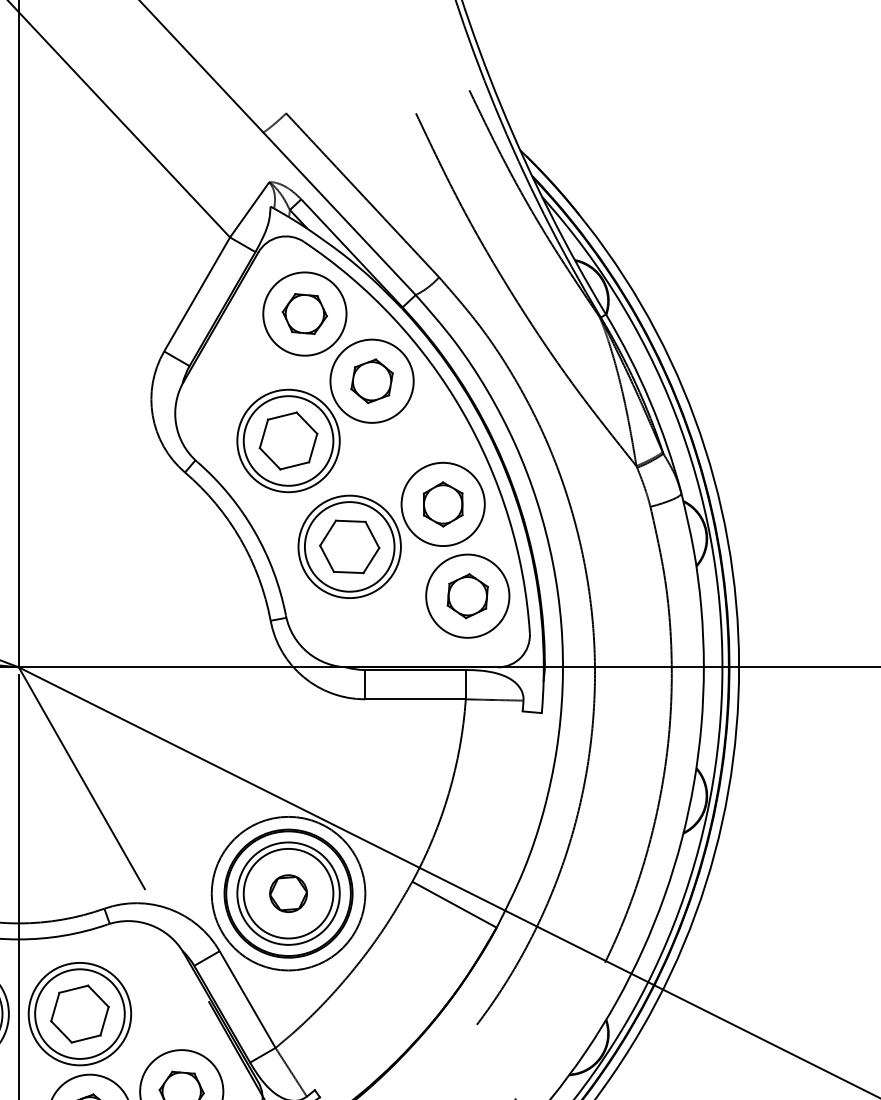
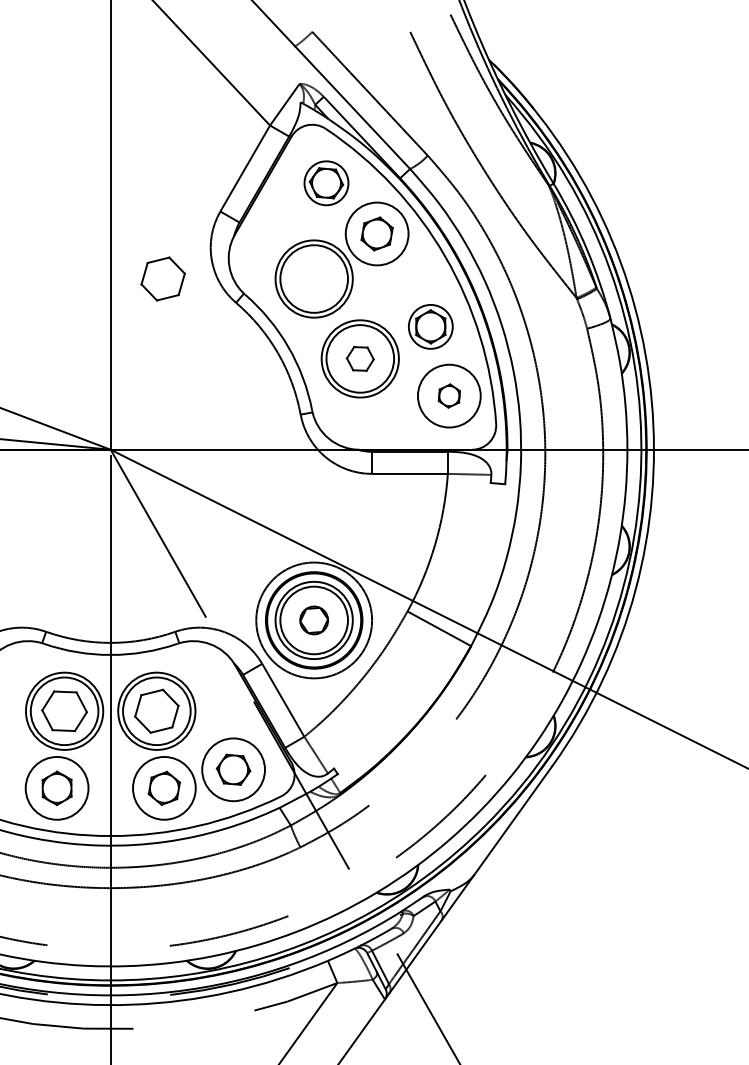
circle: (304, 312) -> (326, 182), size x0.7
part: (287, 440) -> (162, 278), moved
circle: (442, 503) -> (430, 326), size x0.7
part: (349, 546) -> (360, 358), size x0.6
part: (467, 595) -> (449, 395), size x0.7

